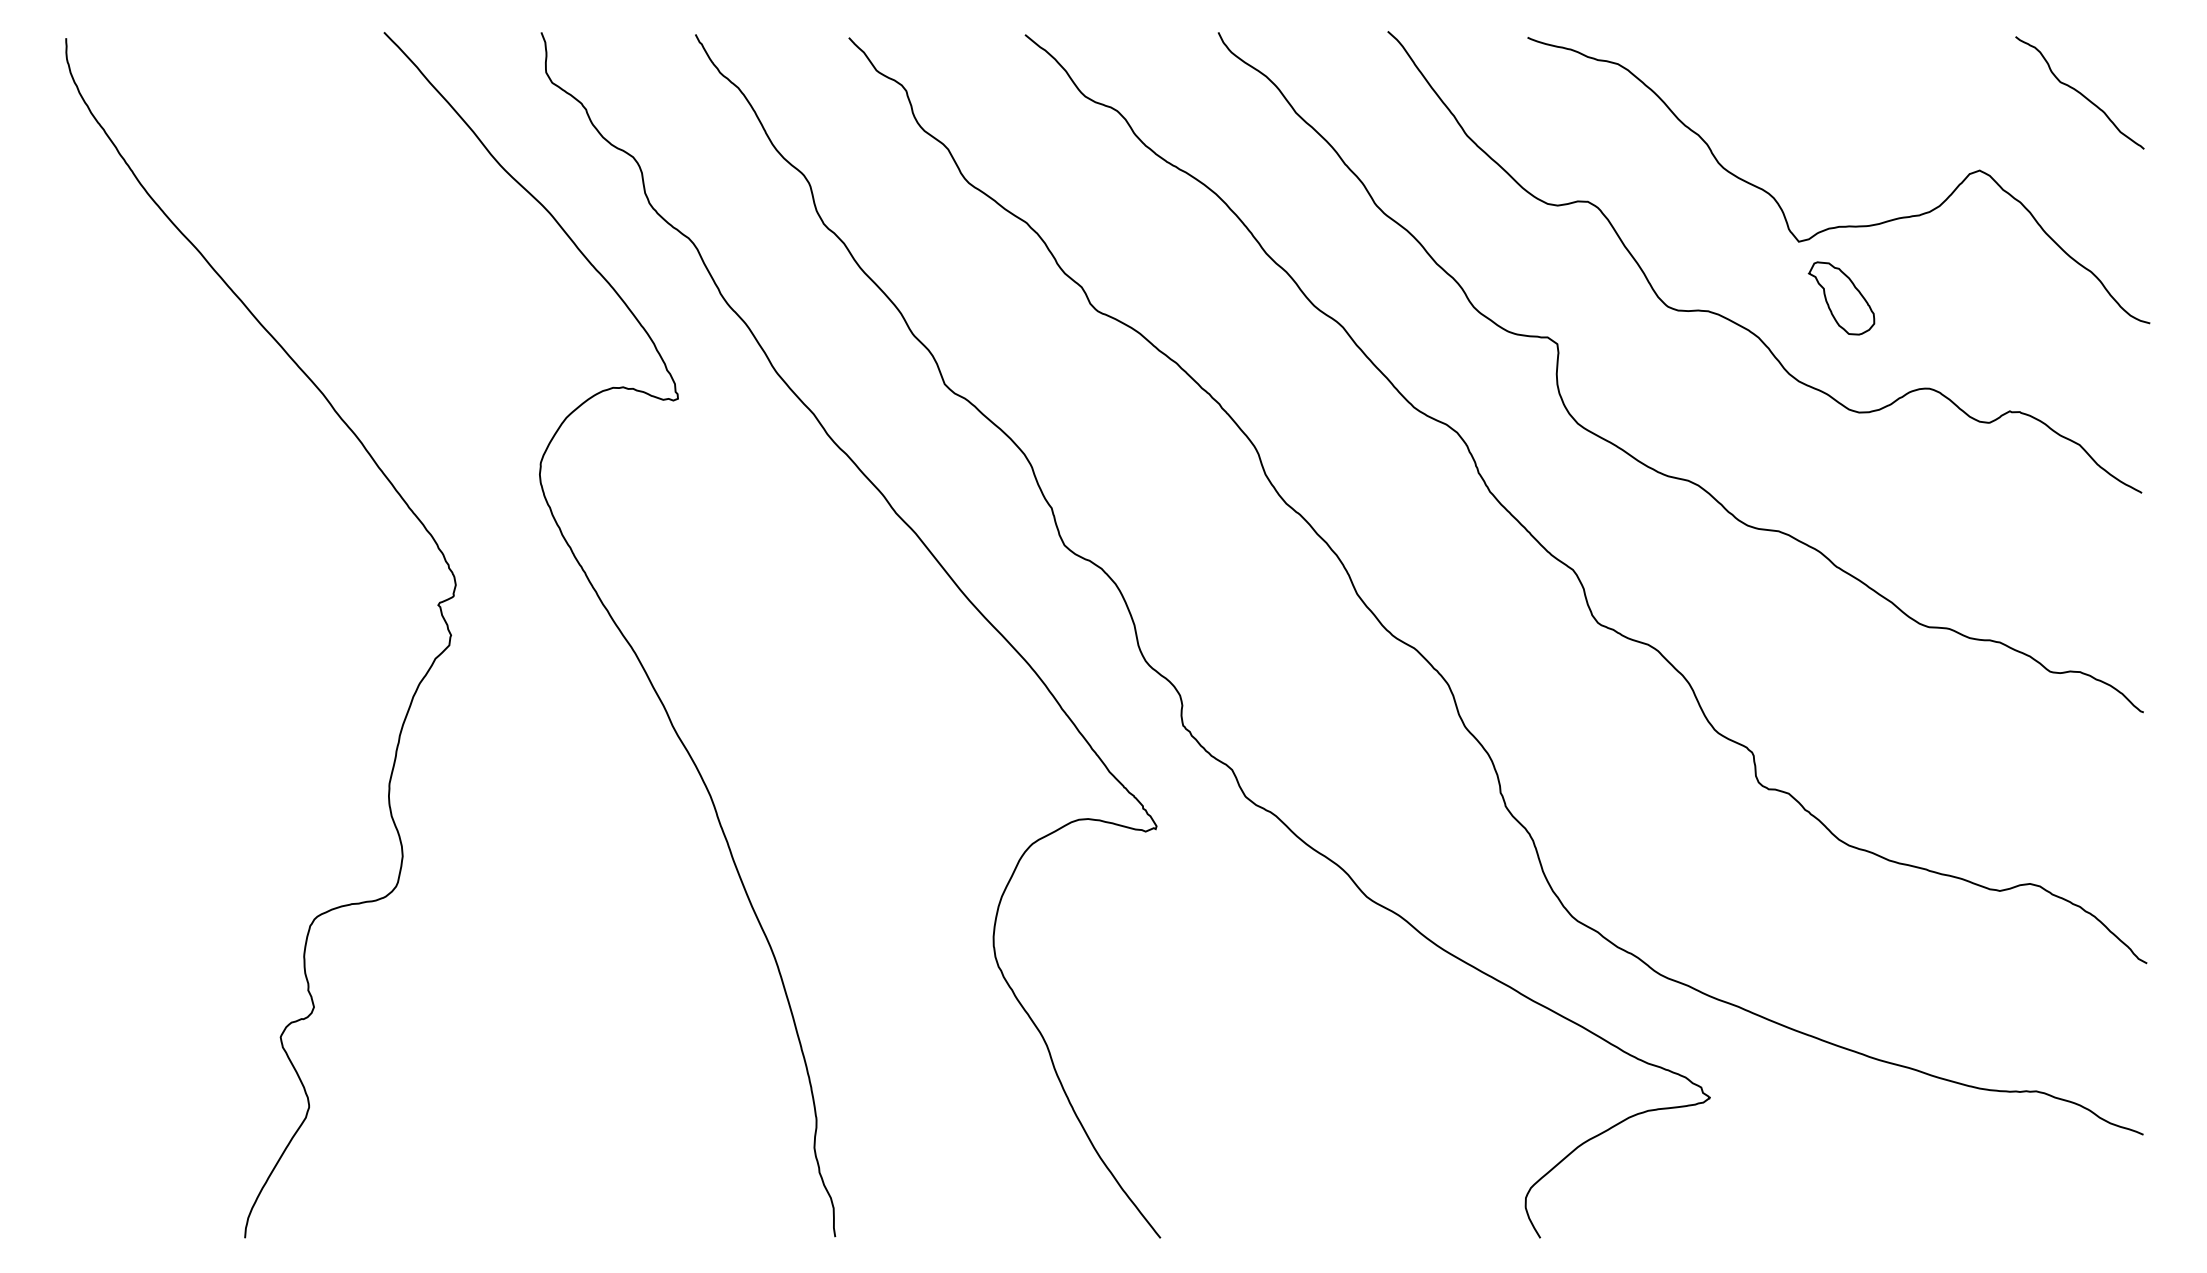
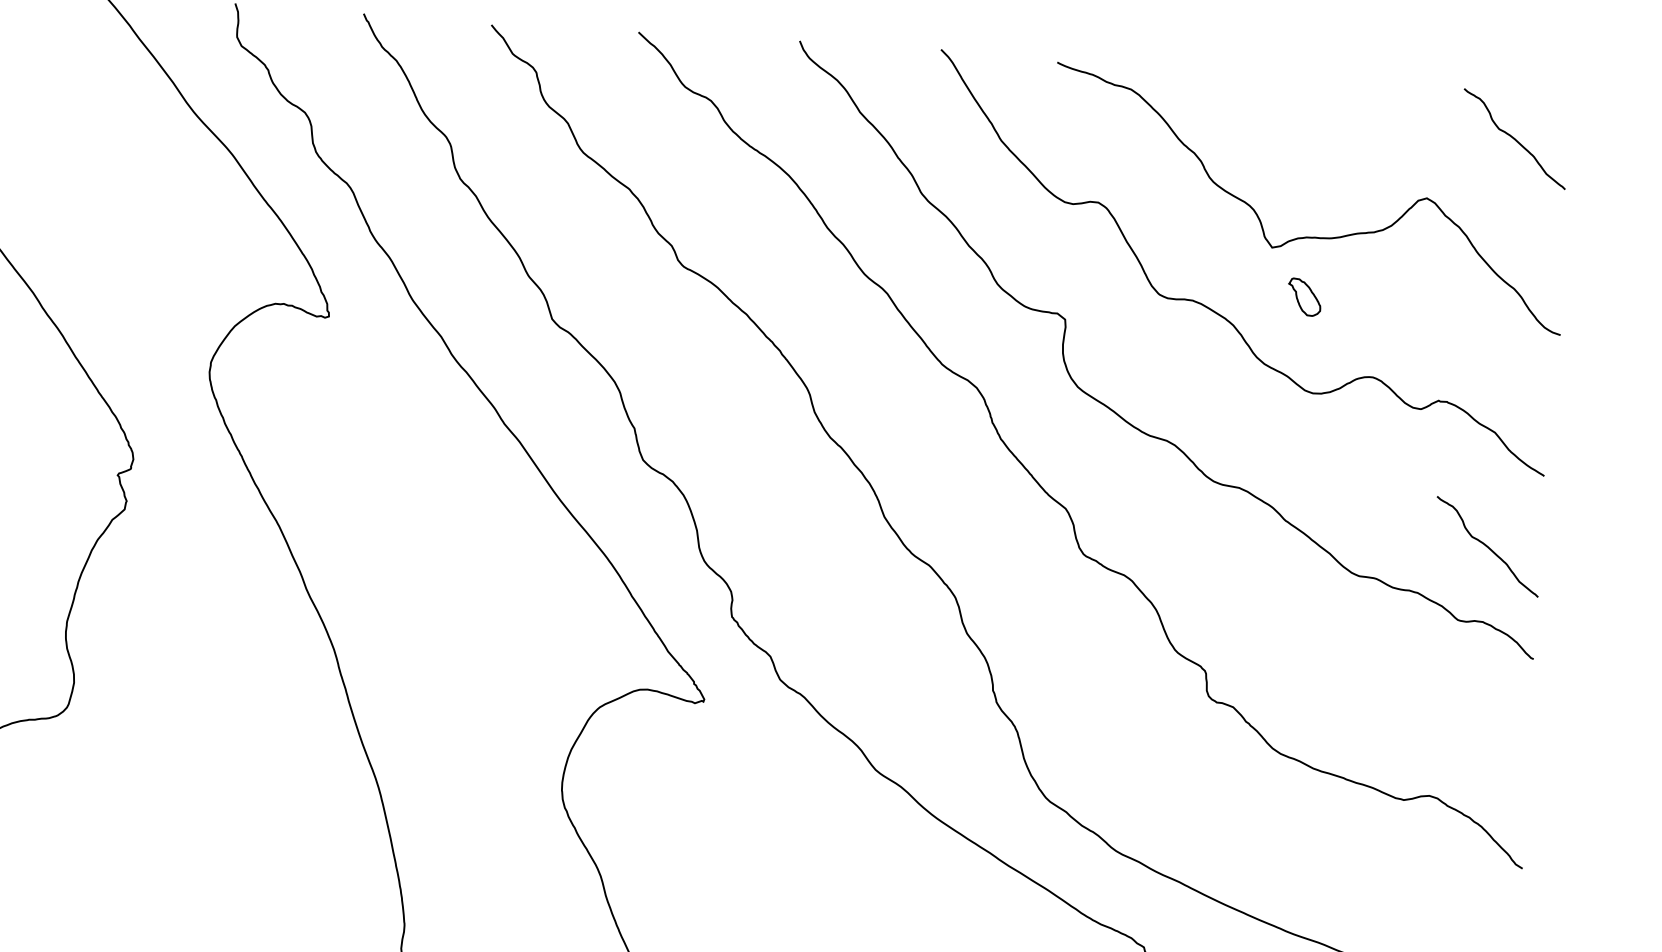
part: (1841, 298) -> (1304, 297), size x0.6
curve: (2079, 581) -> (1487, 546), added

